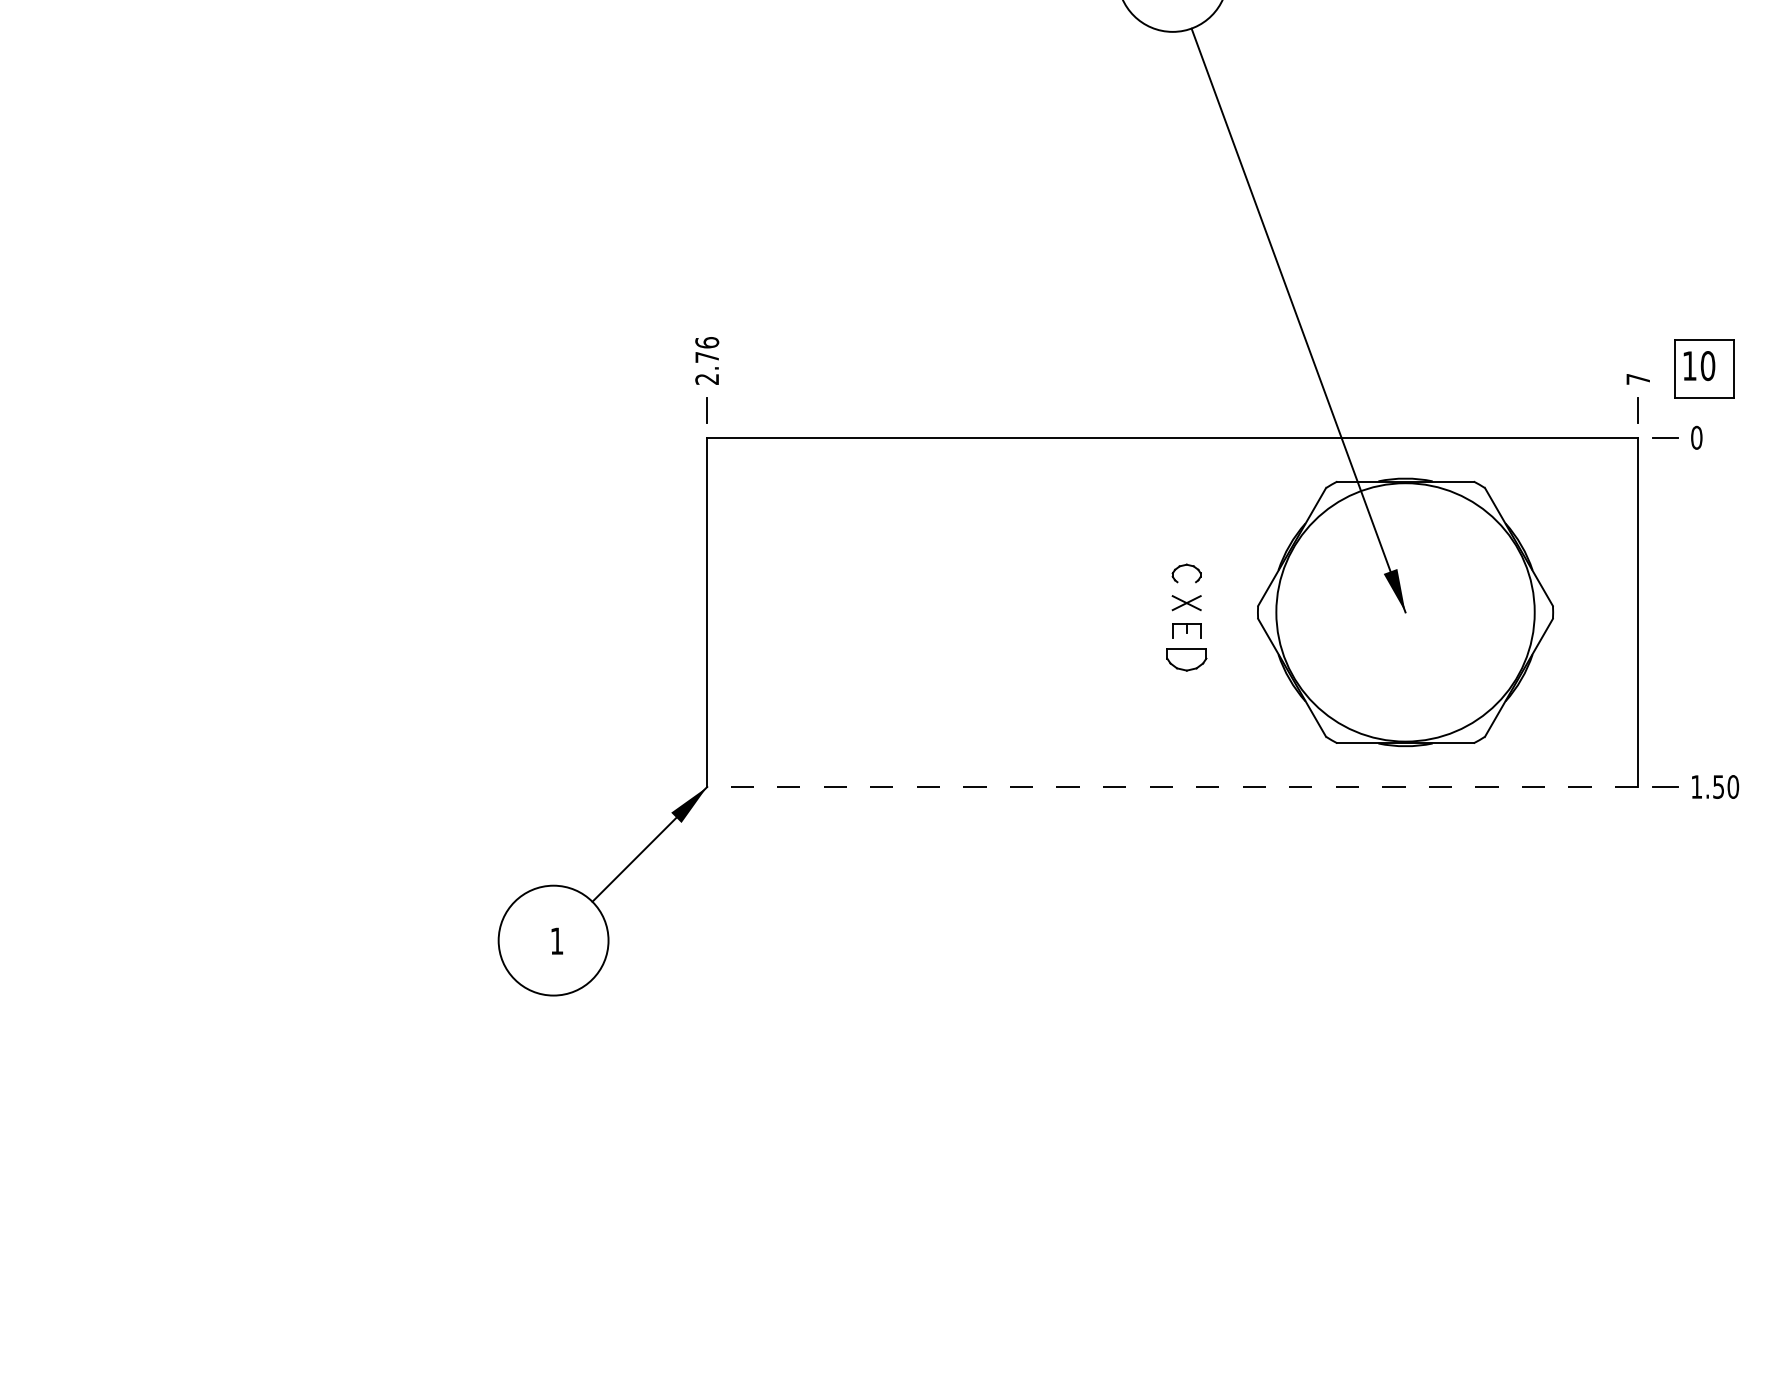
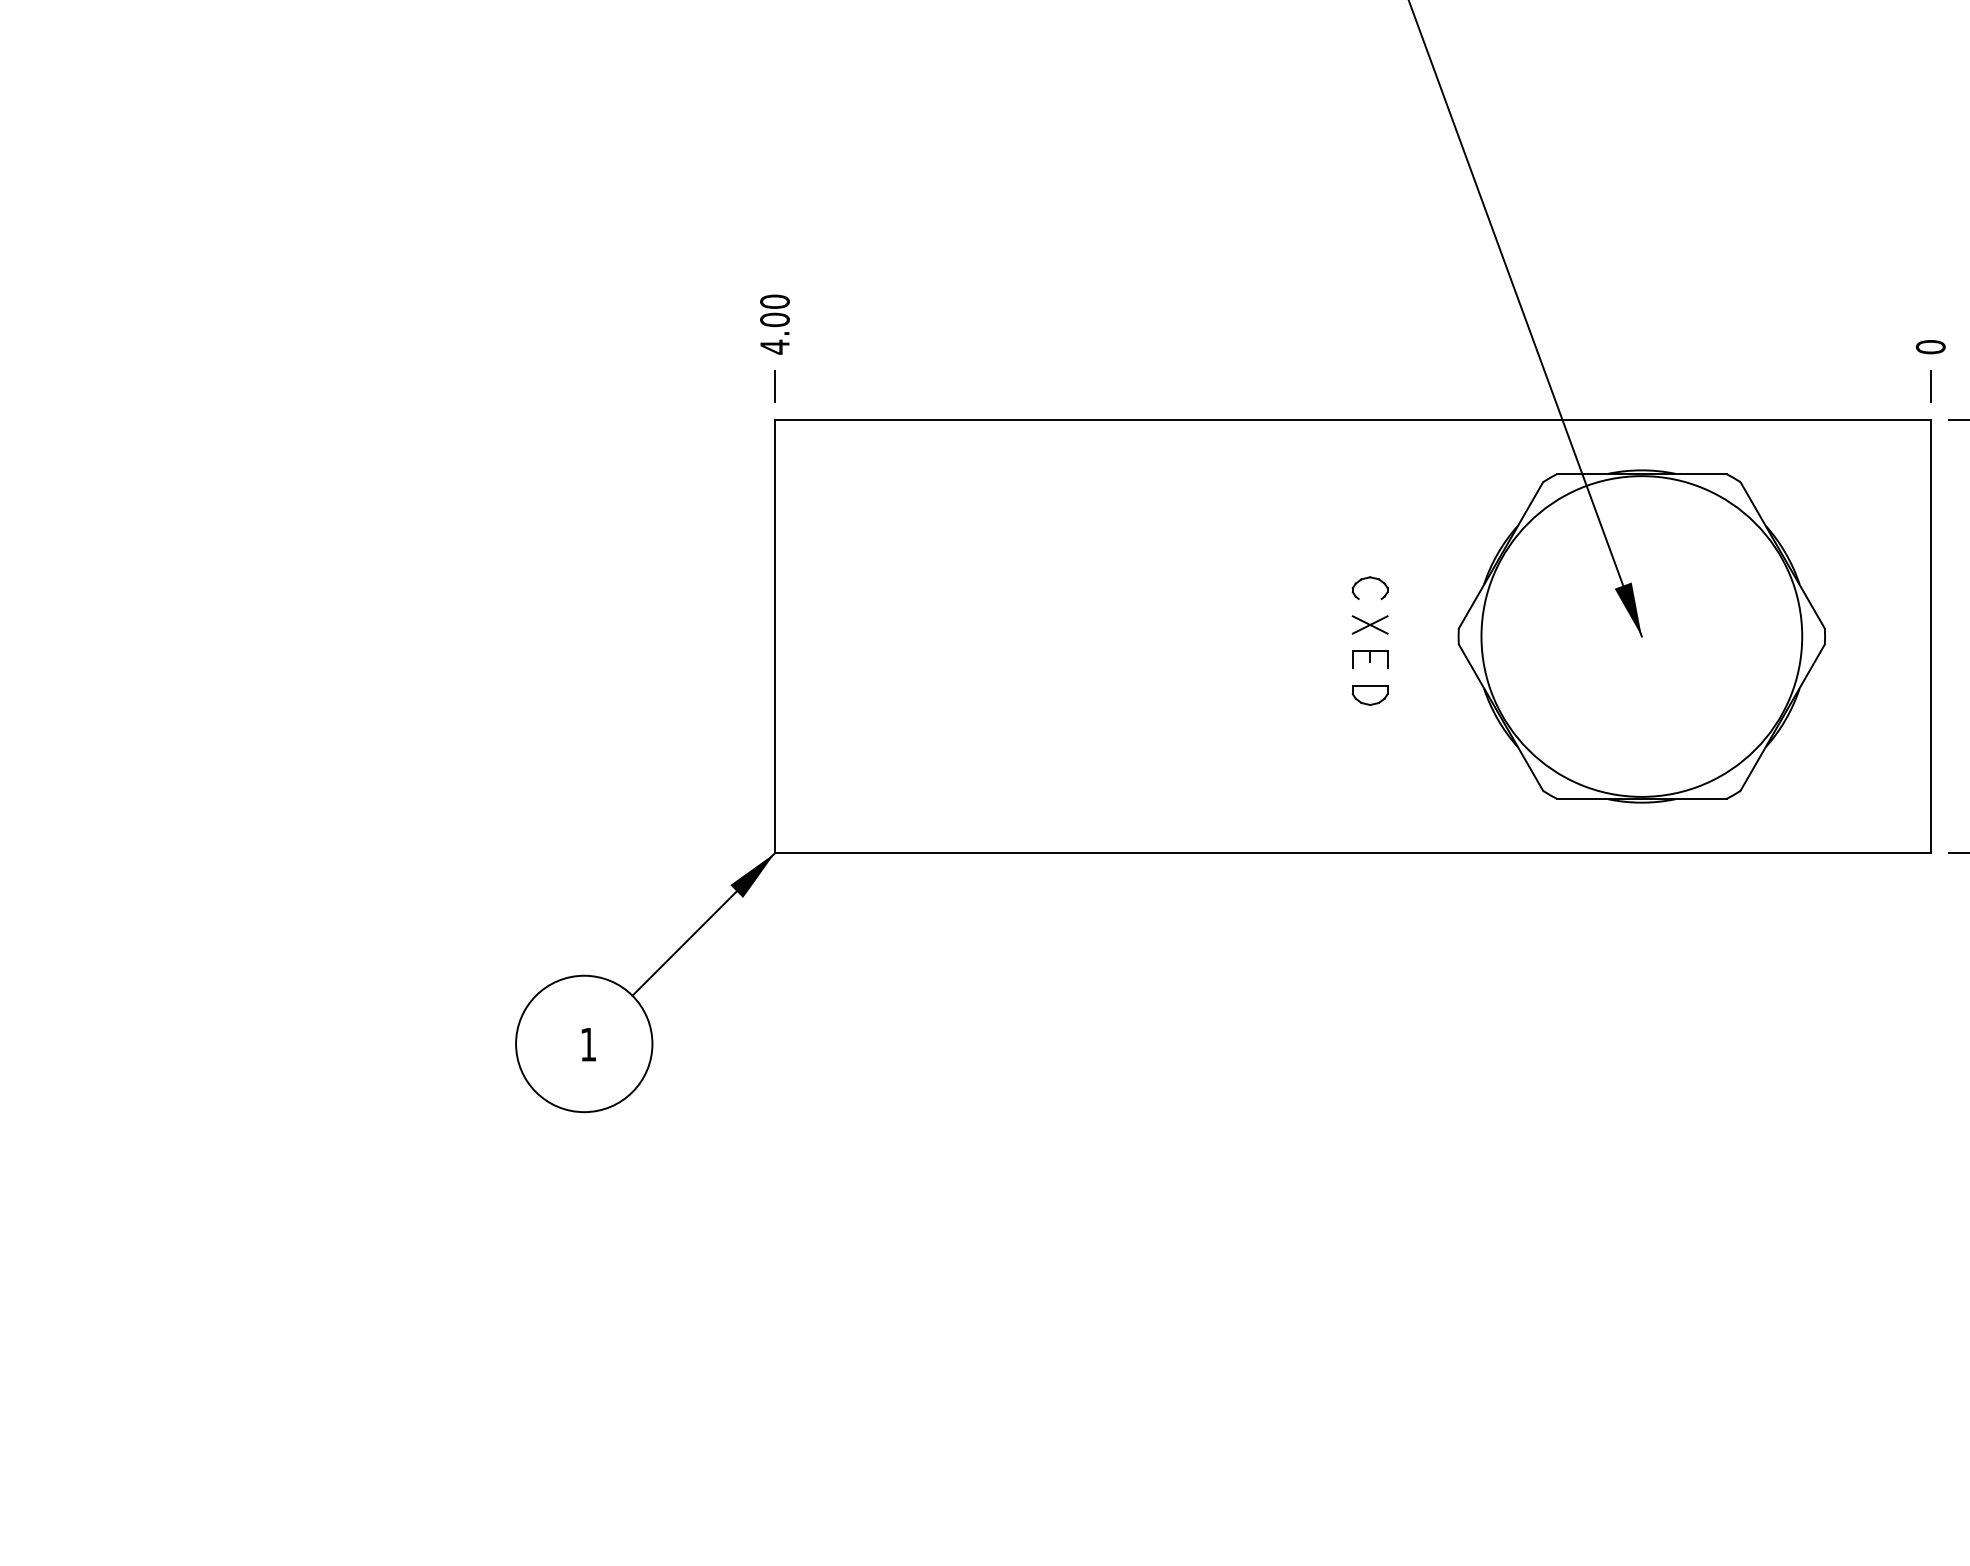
text: (707, 361) -> (775, 325), 2.76 -> 4.00
text: (1638, 379) -> (1931, 347), 7 -> 0
part: (1186, 659) -> (1369, 694), size x0.71
line: (1172, 787) -> (1352, 853), dashed -> solid

